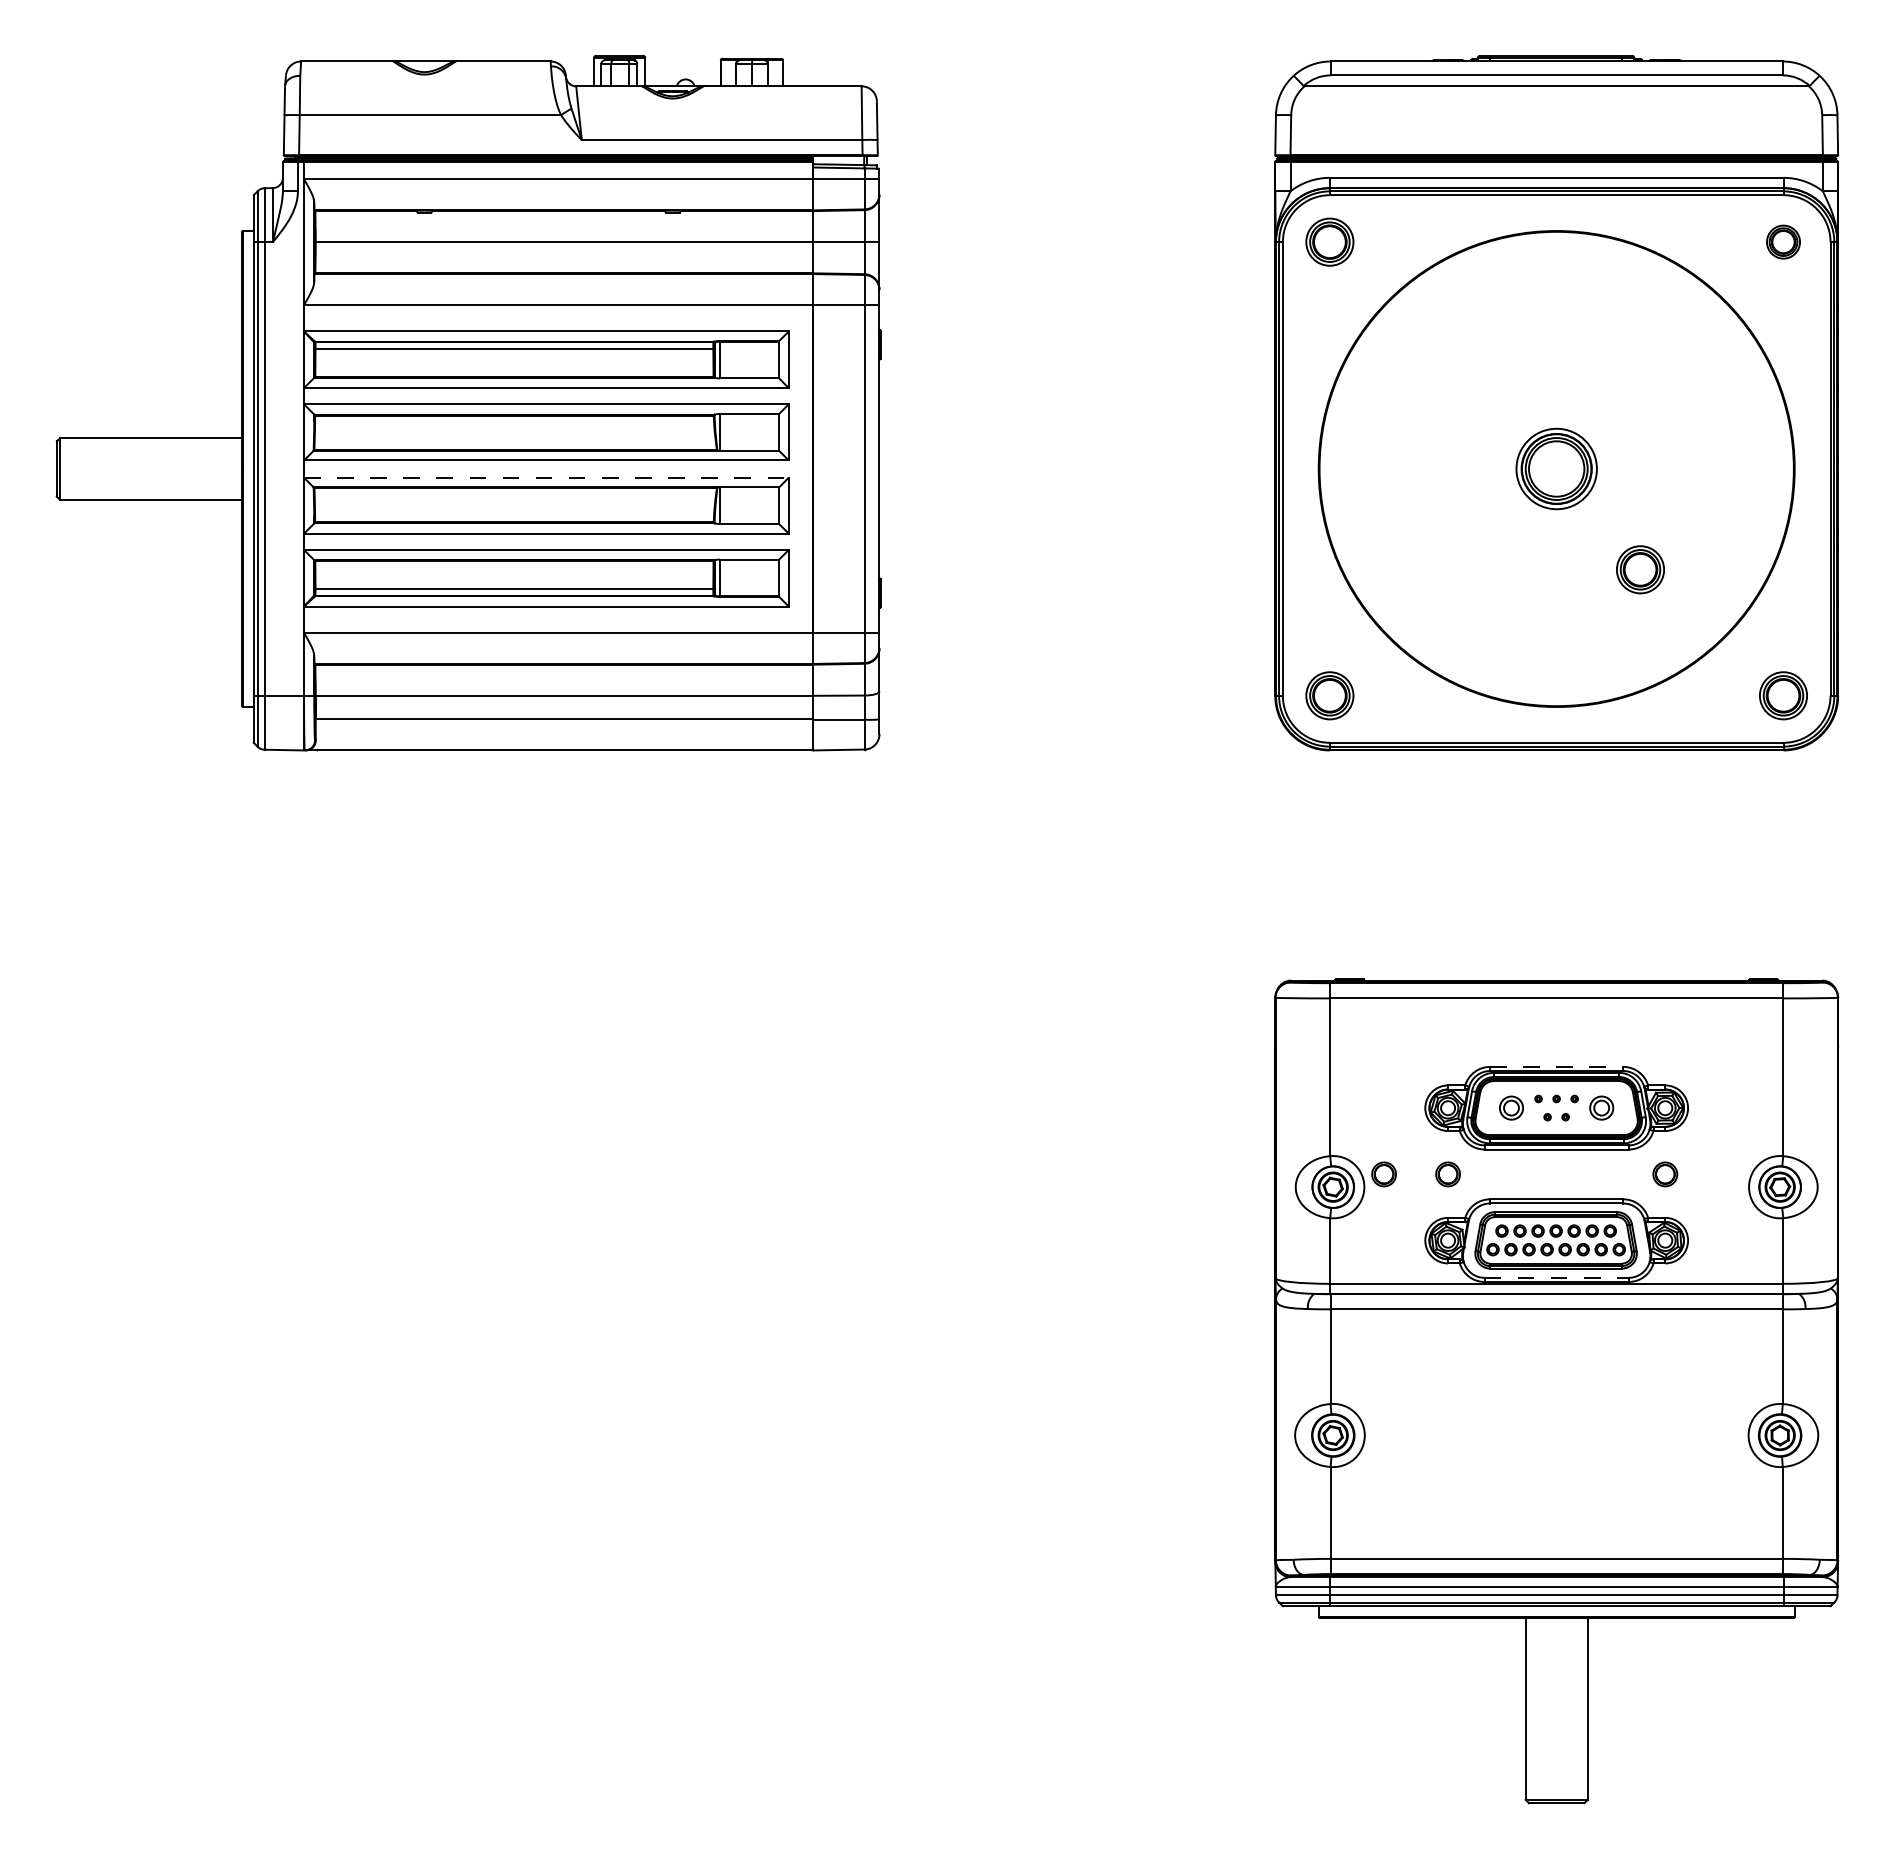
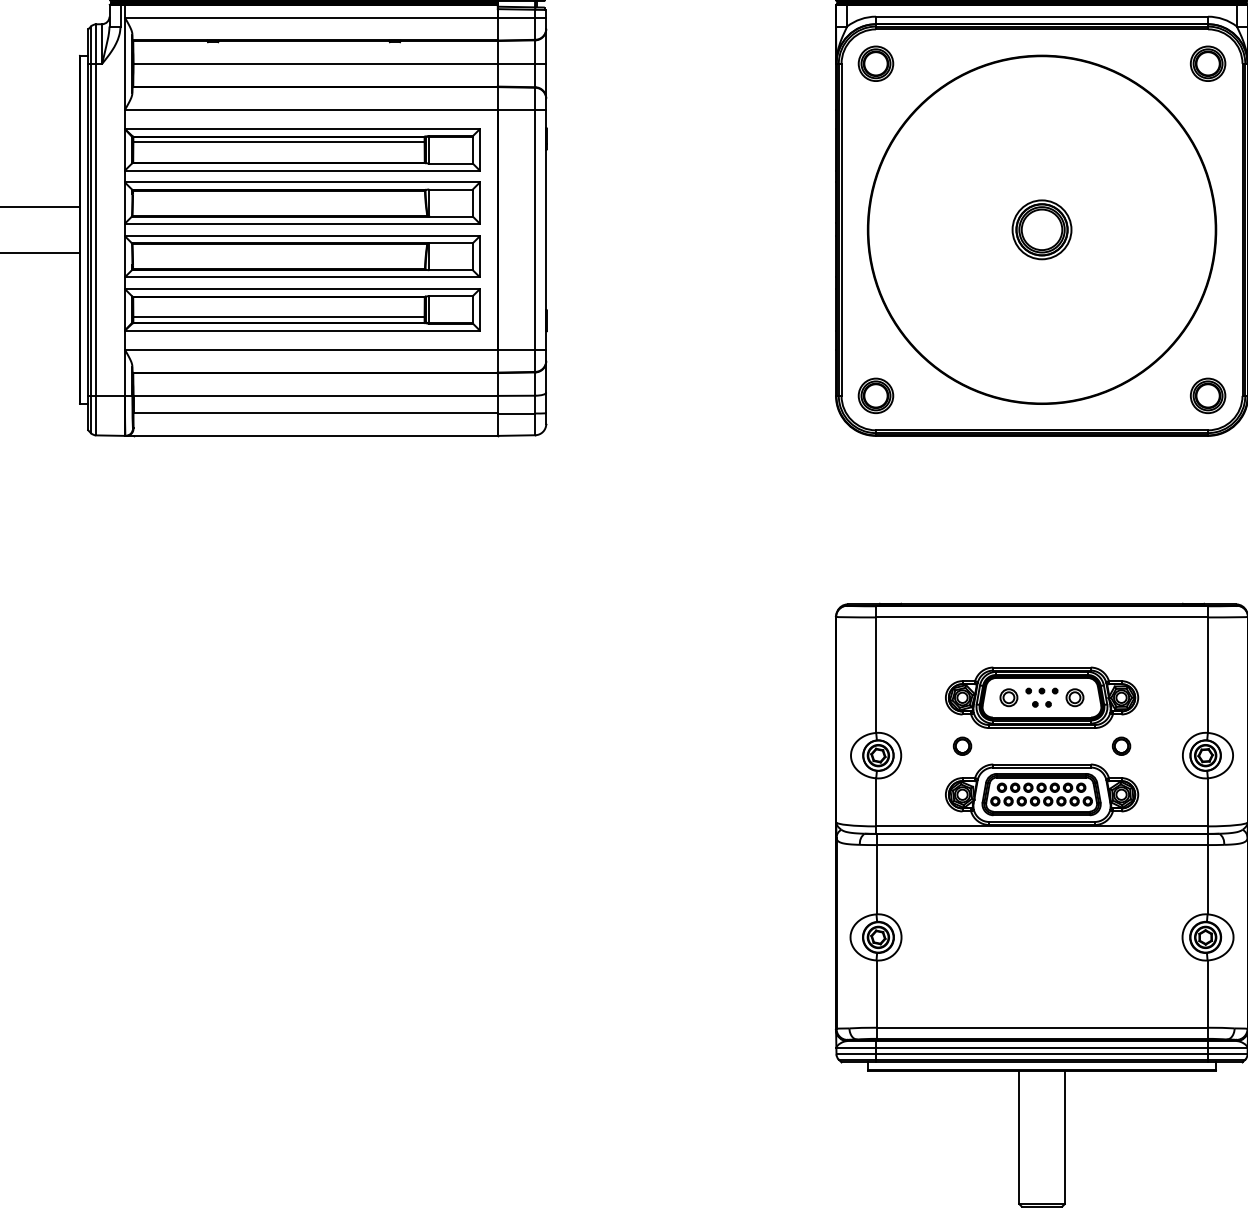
part: (1783, 241) -> (1208, 63), size x1.43
line: (546, 477) -> (302, 236), dashed -> solid
part: (1640, 569) -> (1103, 303), removed
line: (1556, 1066) -> (1041, 667), dashed -> solid
part: (1383, 1174) -> (915, 746), removed
line: (1557, 1277) -> (1042, 821), dashed -> solid

